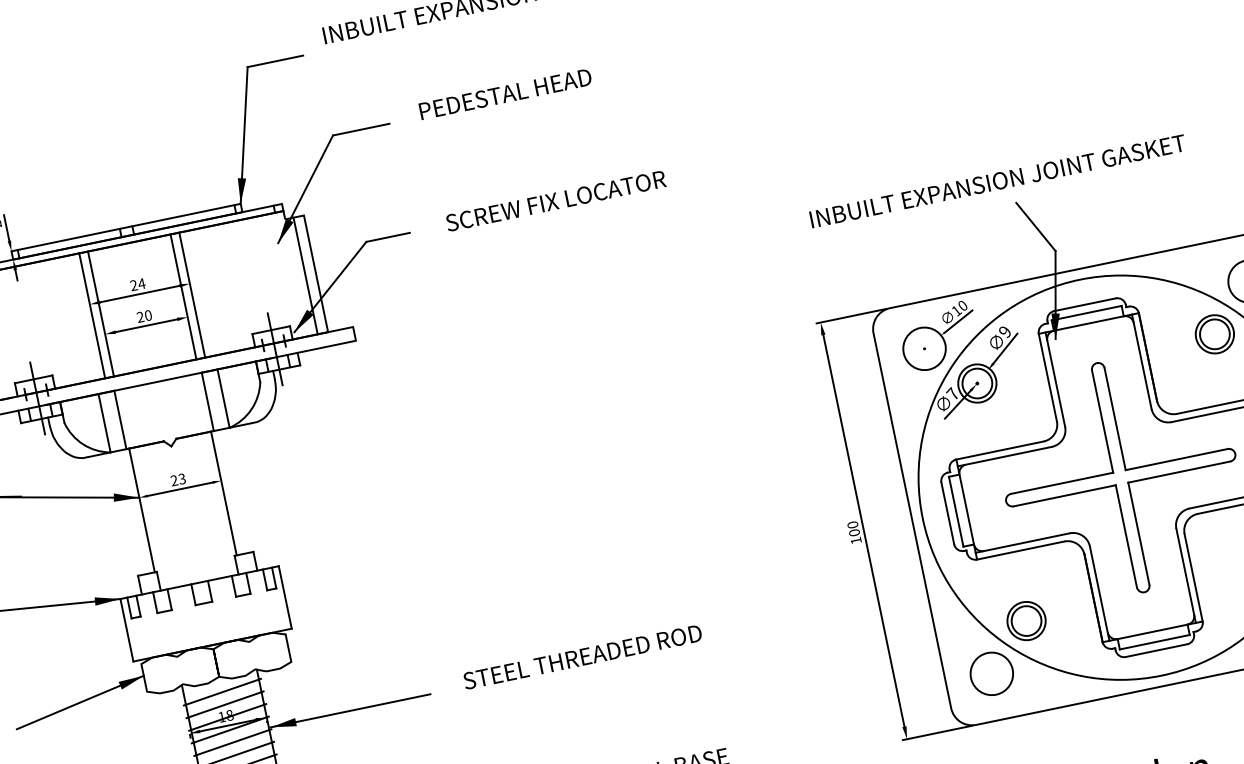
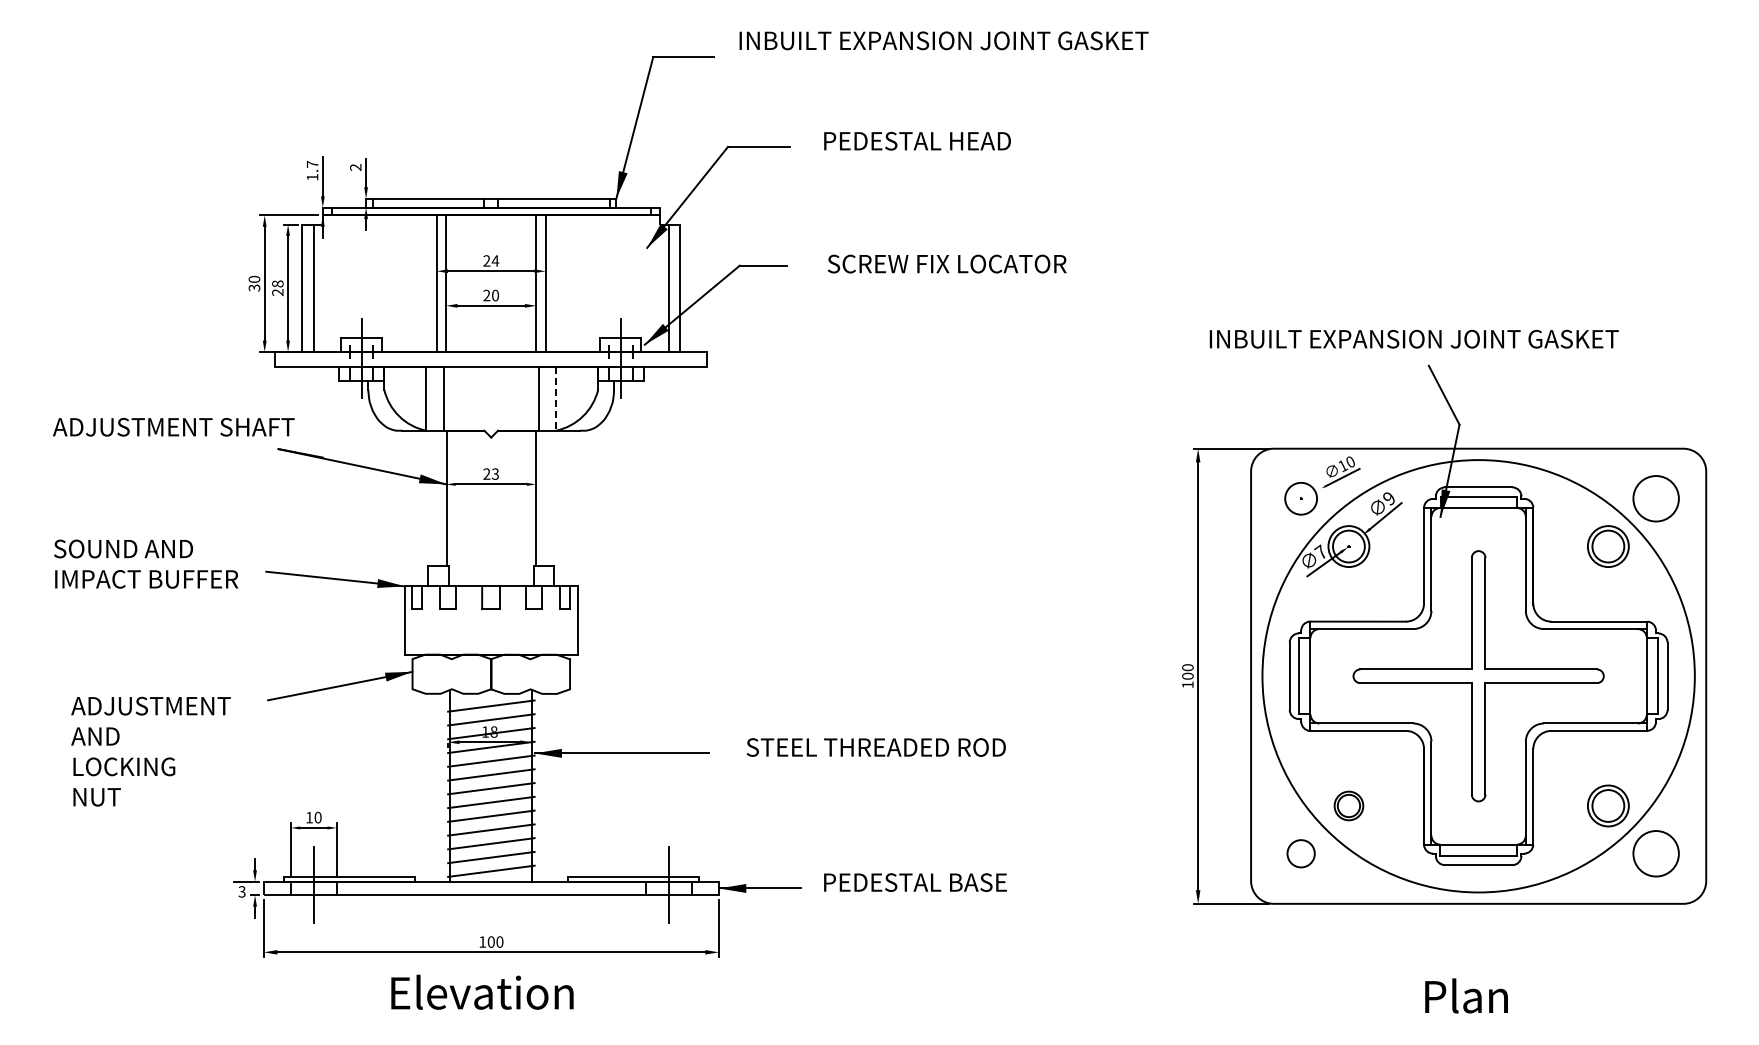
circle: (923, 348) -> (1300, 498), size x0.7
line: (223, 398) -> (556, 398), solid -> dashed
part: (1026, 620) -> (1348, 805), size x0.7
circle: (991, 673) -> (1300, 853), size x0.6

